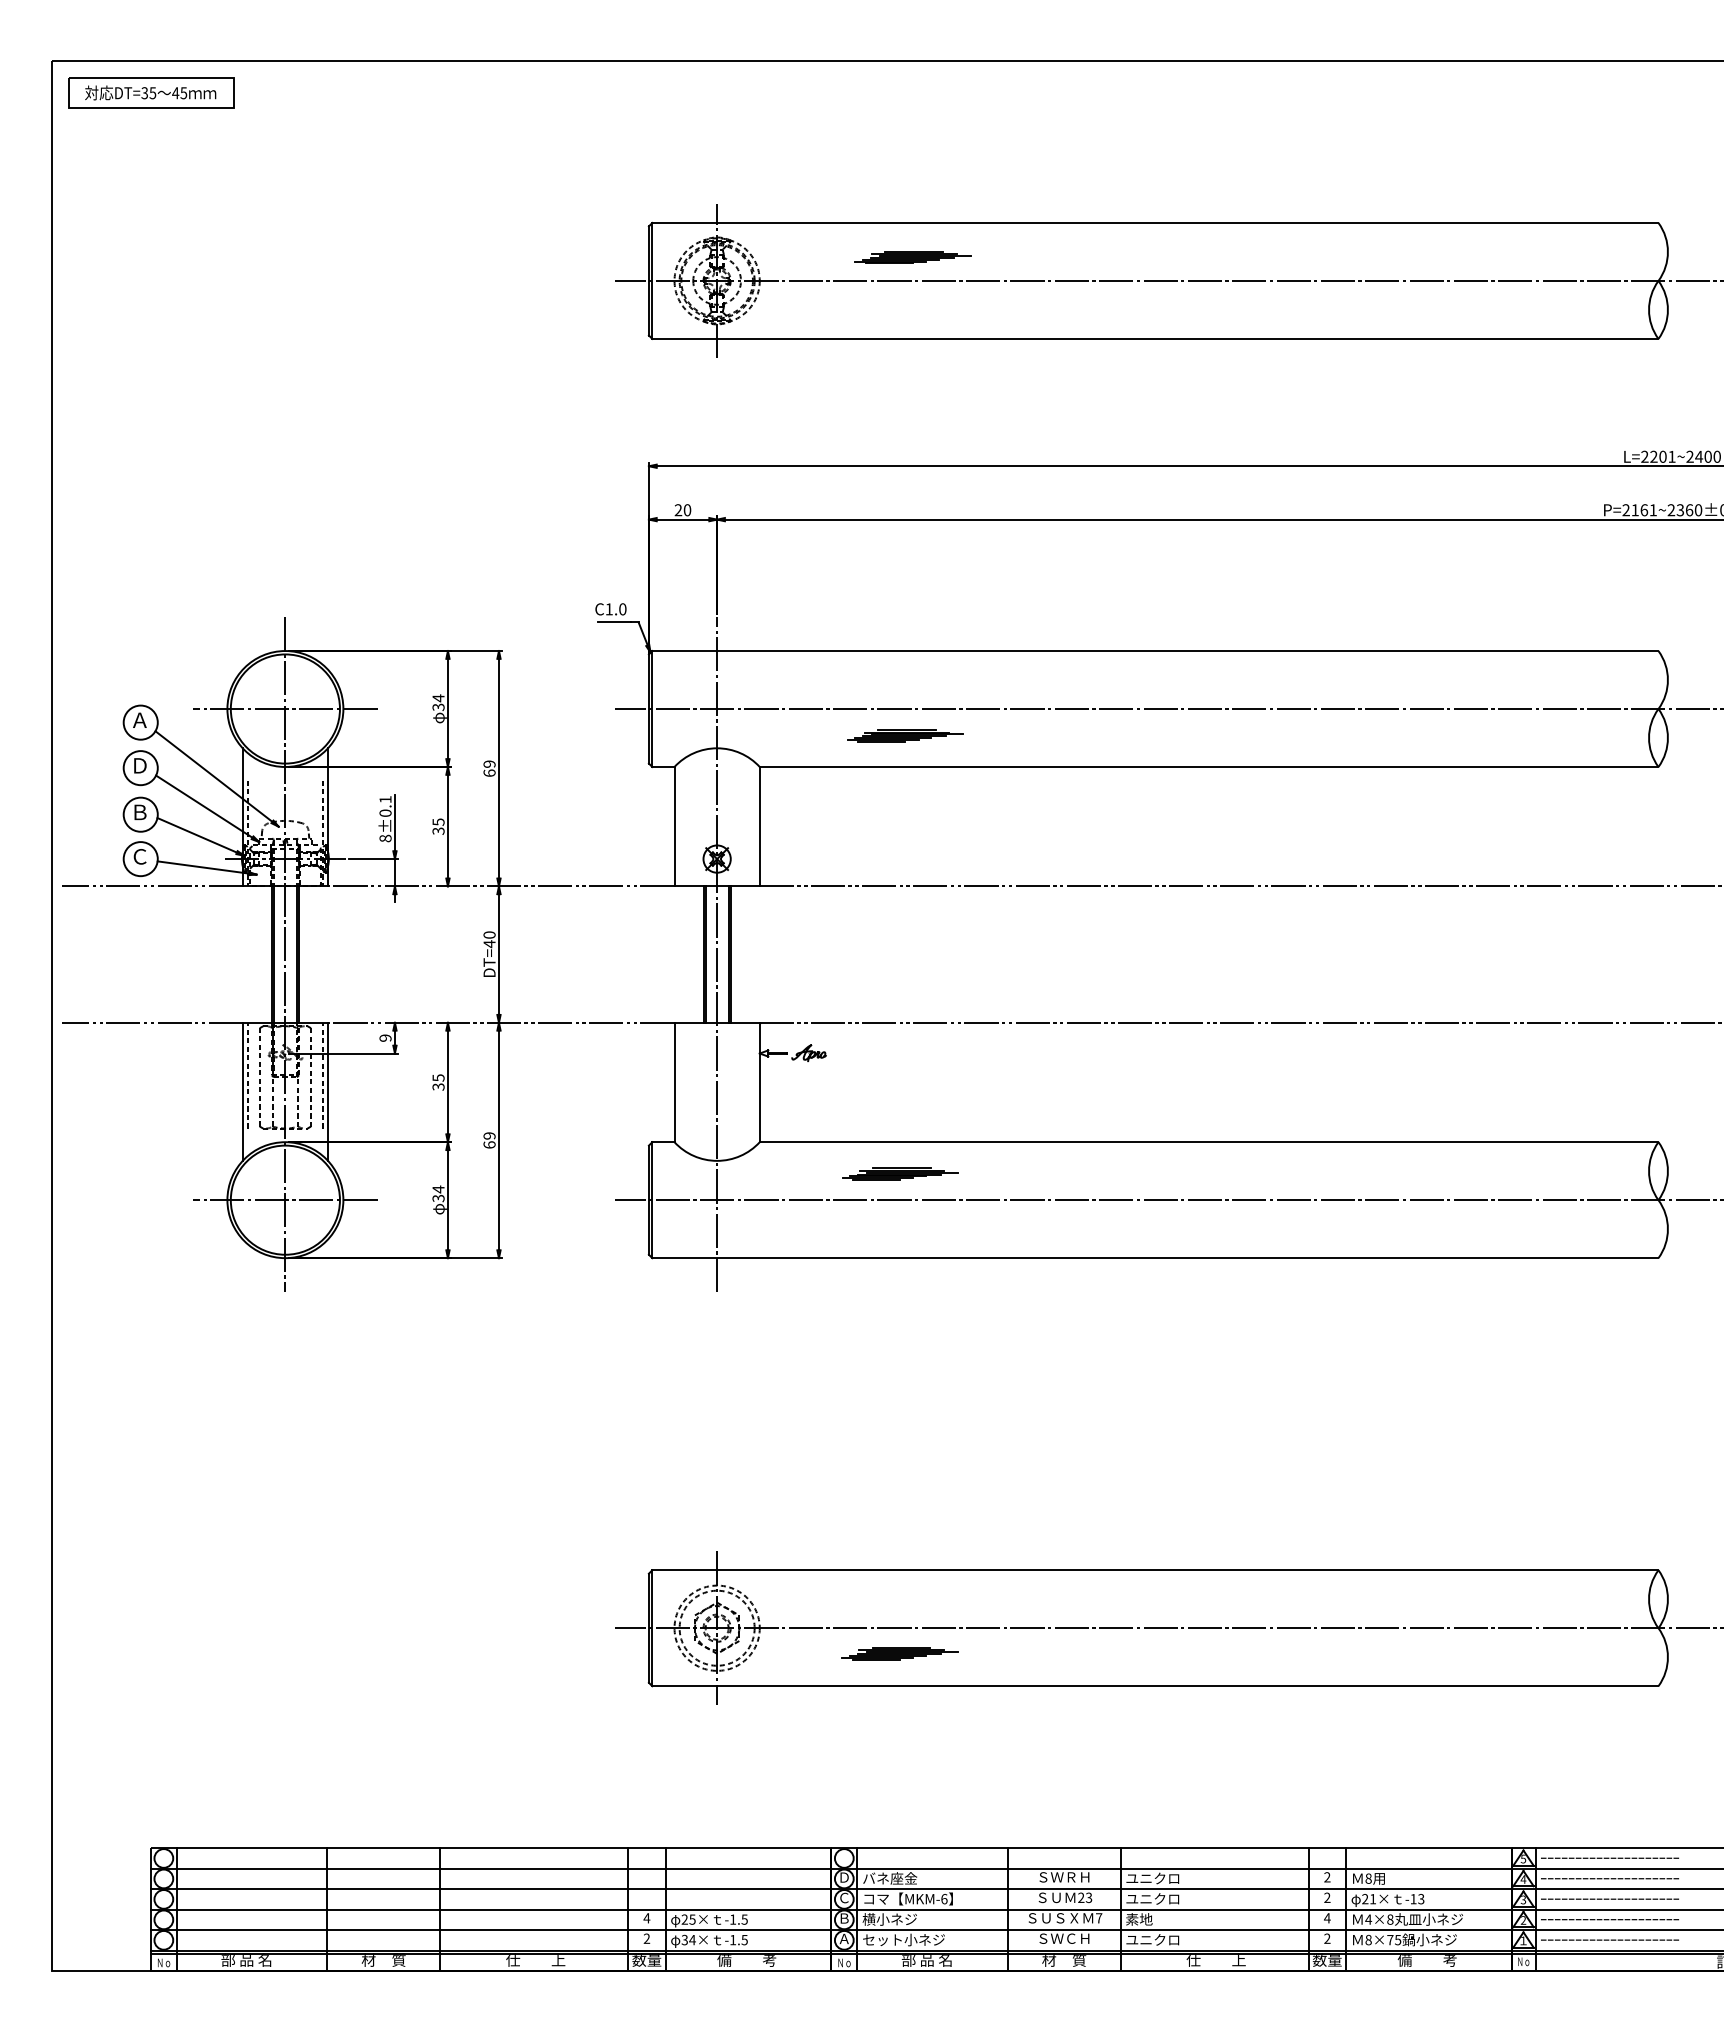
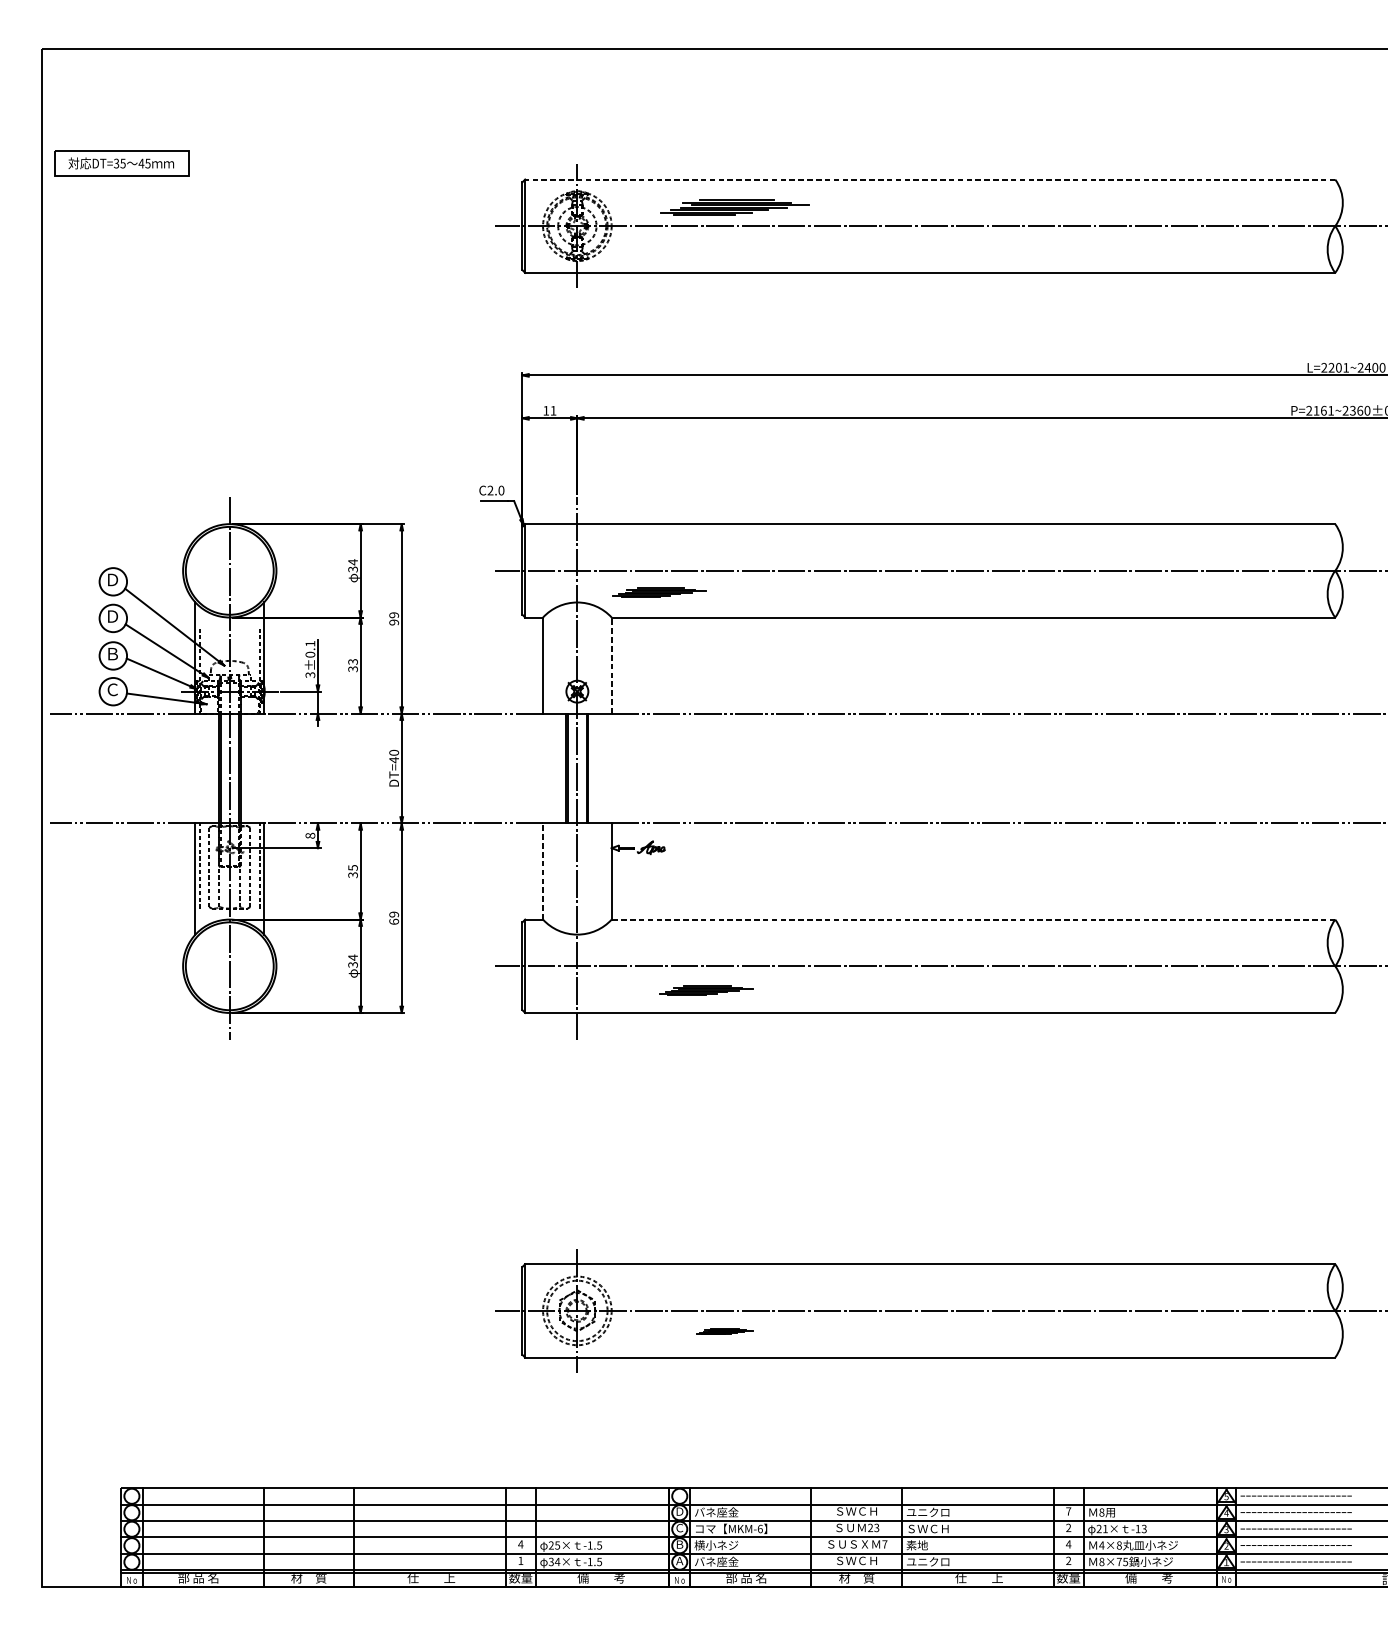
part: (151, 92) -> (121, 163), moved
line: (1154, 222) -> (929, 179), solid -> dashed
part: (912, 257) -> (734, 207), size x1.6
text: (682, 510) -> (549, 411), 20 -> 11
text: (608, 609) -> (489, 490), C1.0 -> C2.0
line: (285, 709) -> (229, 571), removed
text: (139, 719) -> (112, 579), Ａ -> Ｄ
part: (905, 735) -> (659, 592), moved
text: (489, 772) -> (394, 621), 69 -> 99
text: (438, 821) -> (353, 661), 35 -> 33
line: (759, 826) -> (611, 665), solid -> dashed
text: (385, 838) -> (310, 675), 8±0.1 -> 3±0.1
text: (385, 1037) -> (310, 835), 9 -> 8
line: (674, 1082) -> (543, 871), solid -> dashed
line: (1208, 1142) -> (972, 919), solid -> dashed
part: (900, 1173) -> (706, 989), moved
line: (285, 1200) -> (229, 966), removed
part: (899, 1653) -> (724, 1331), size x0.6
text: (1071, 1877) -> (862, 1511), ＳＷＲＨ -> ＳＷＣＨ
text: (1327, 1877) -> (1068, 1511), 2 -> 7
text: (1152, 1898) -> (927, 1528), ユニクロ -> ＳＷＣＨ
text: (646, 1938) -> (520, 1560), 2 -> 1
text: (903, 1939) -> (727, 1561), セット小ネジ -> バネ座金

